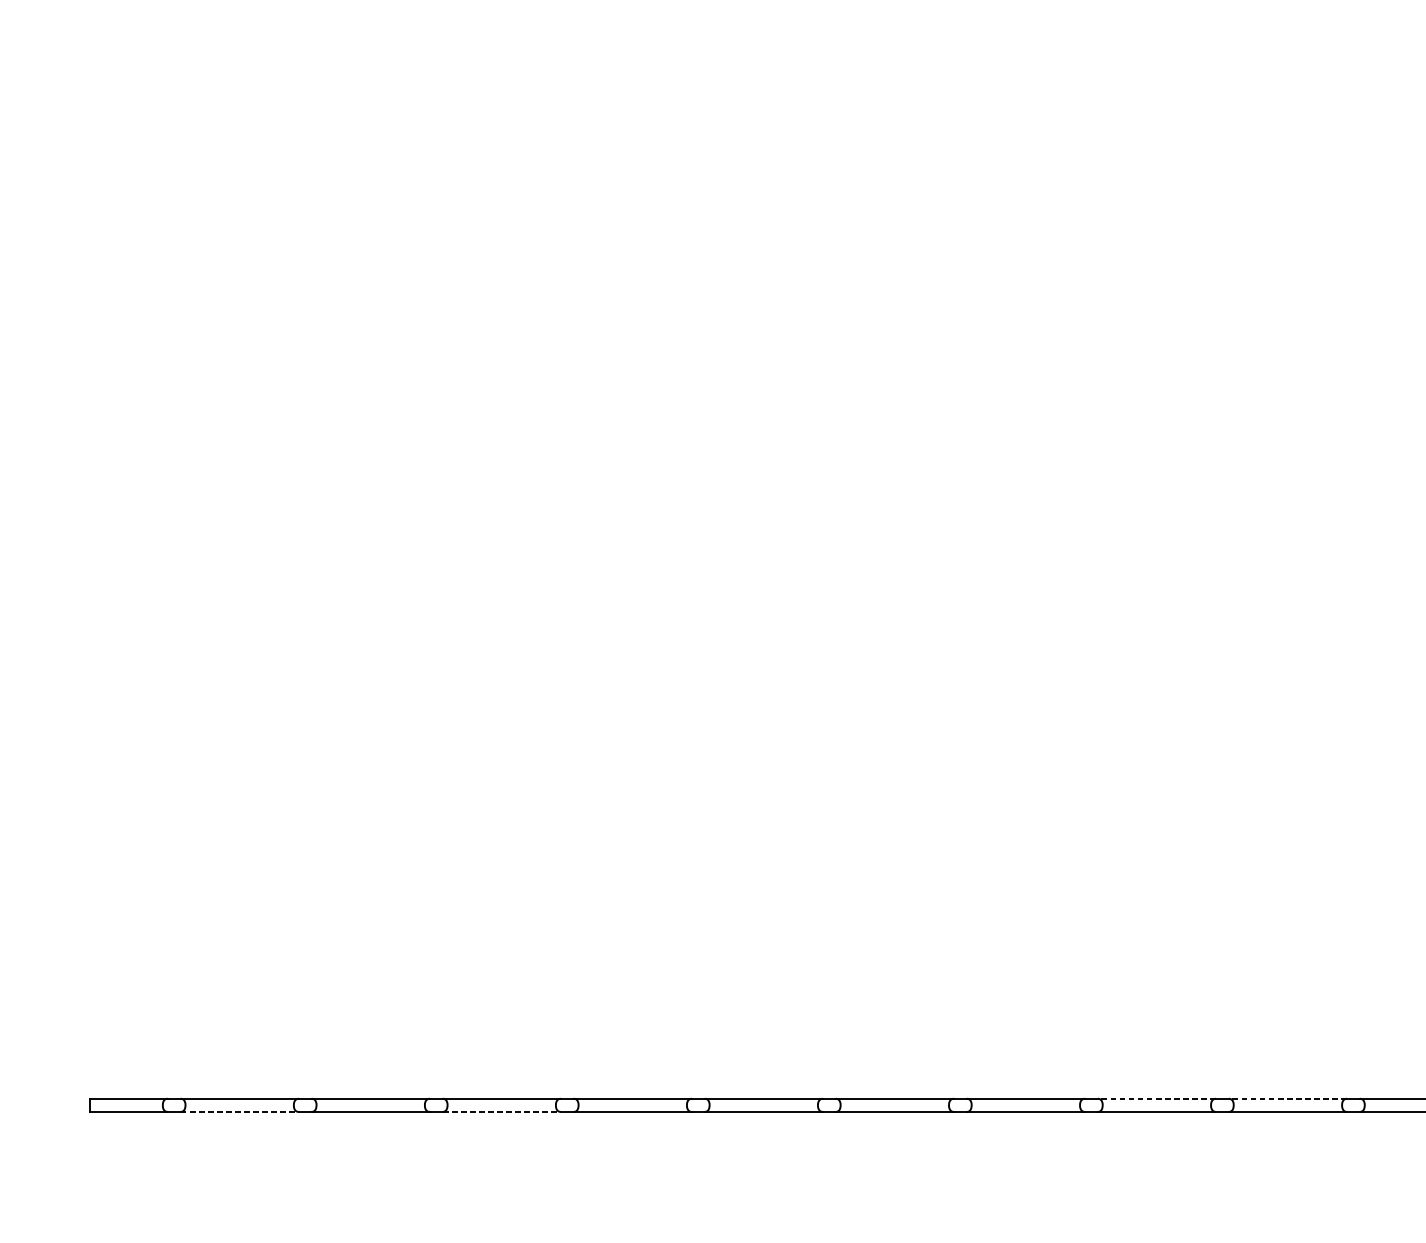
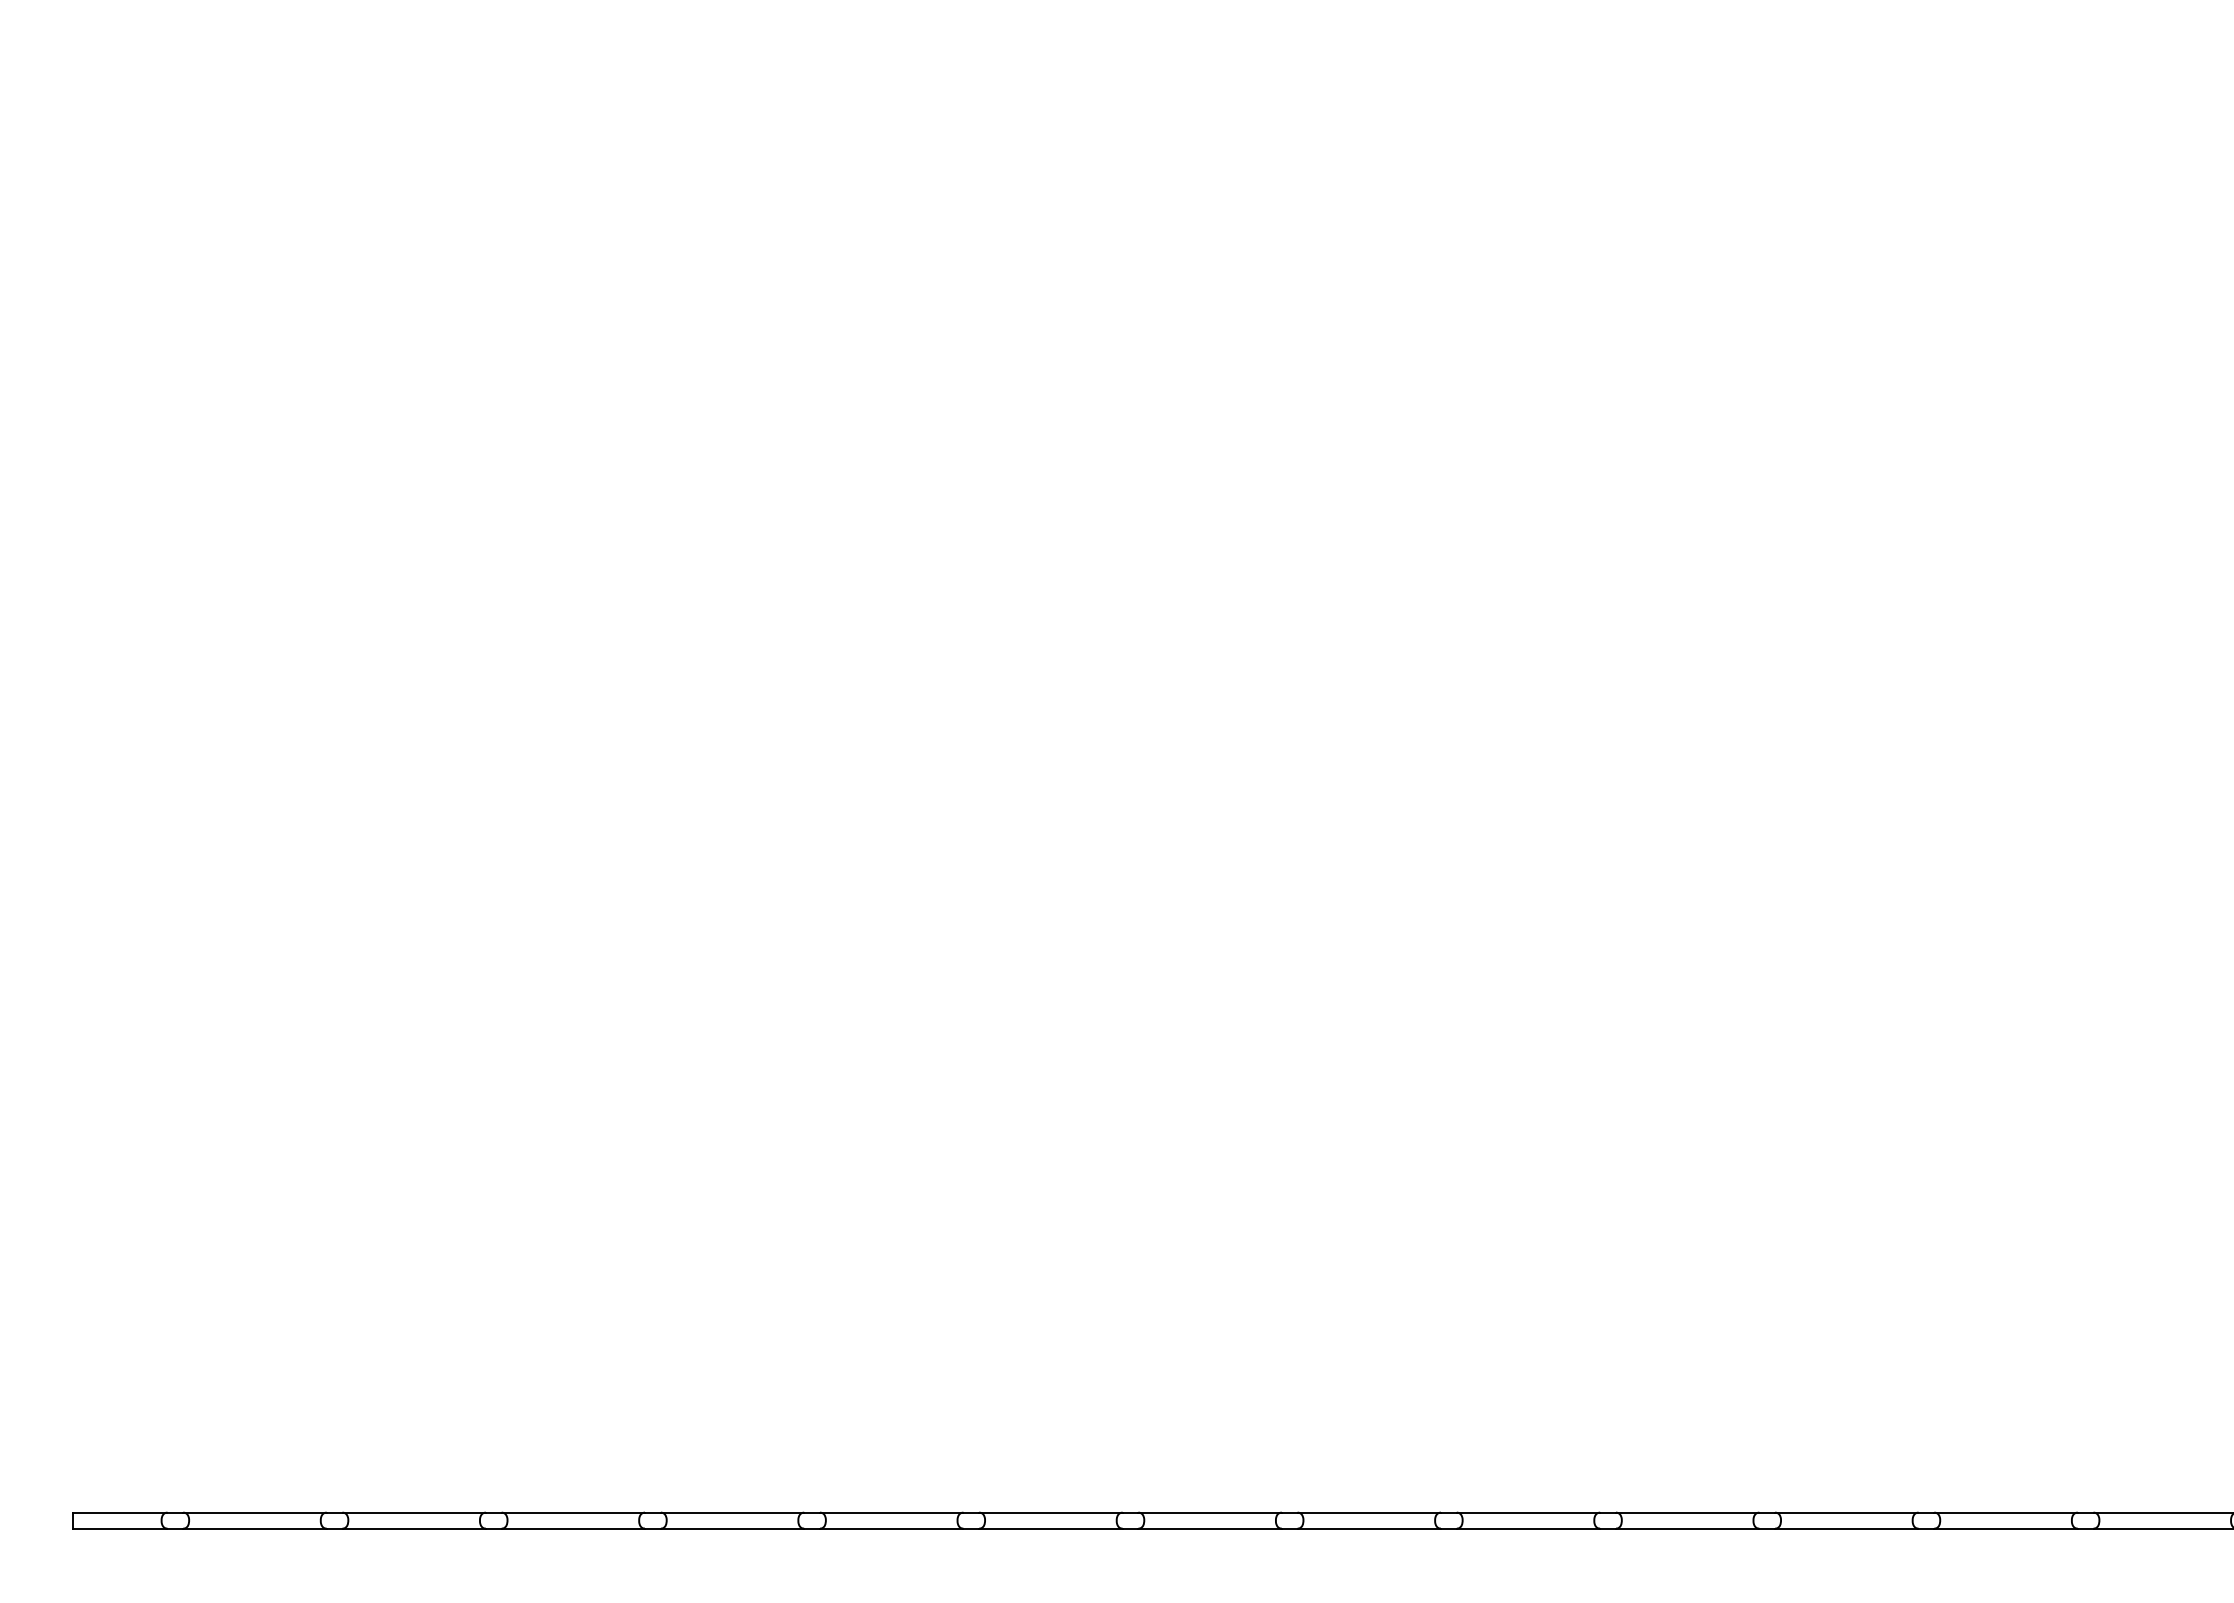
line: (1157, 1098) -> (1369, 1512), dashed -> solid
line: (1287, 1098) -> (1528, 1512), dashed -> solid
line: (239, 1111) -> (254, 1528), dashed -> solid
line: (501, 1111) -> (573, 1528), dashed -> solid

